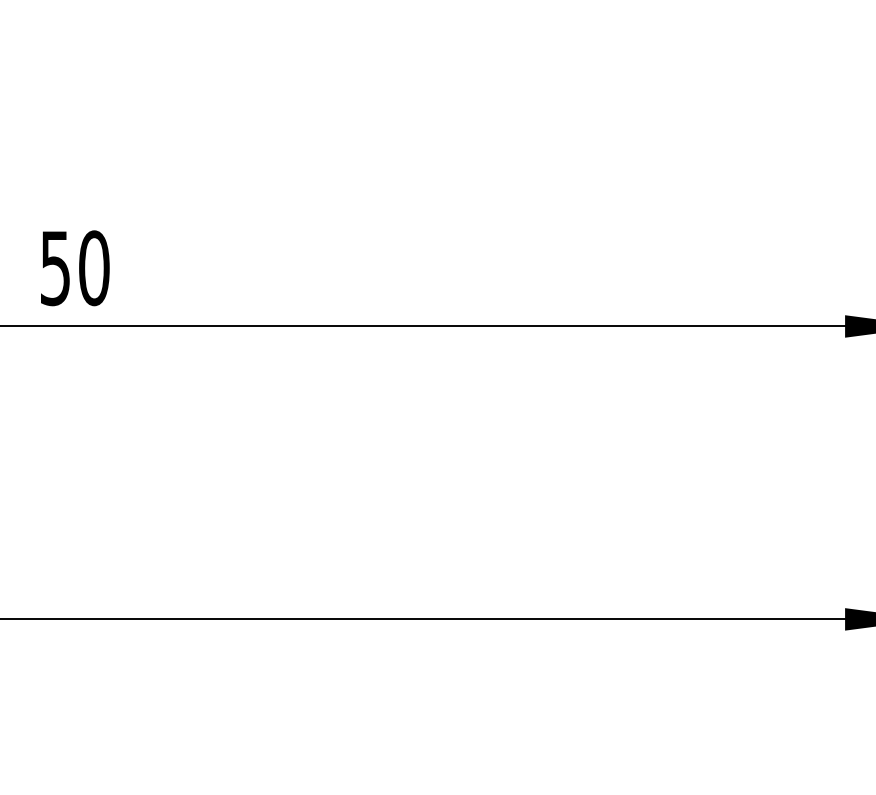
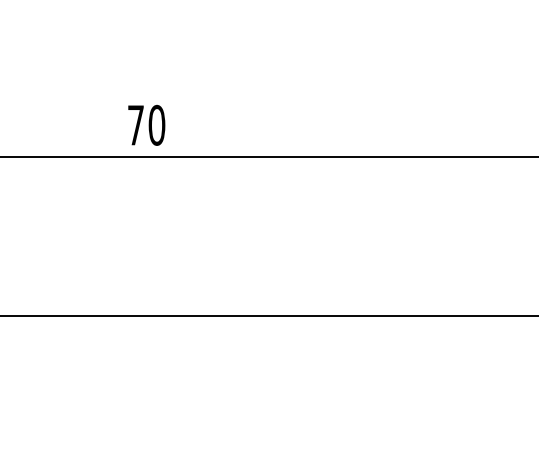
text: (54, 268) -> (135, 125), 50 -> 70

